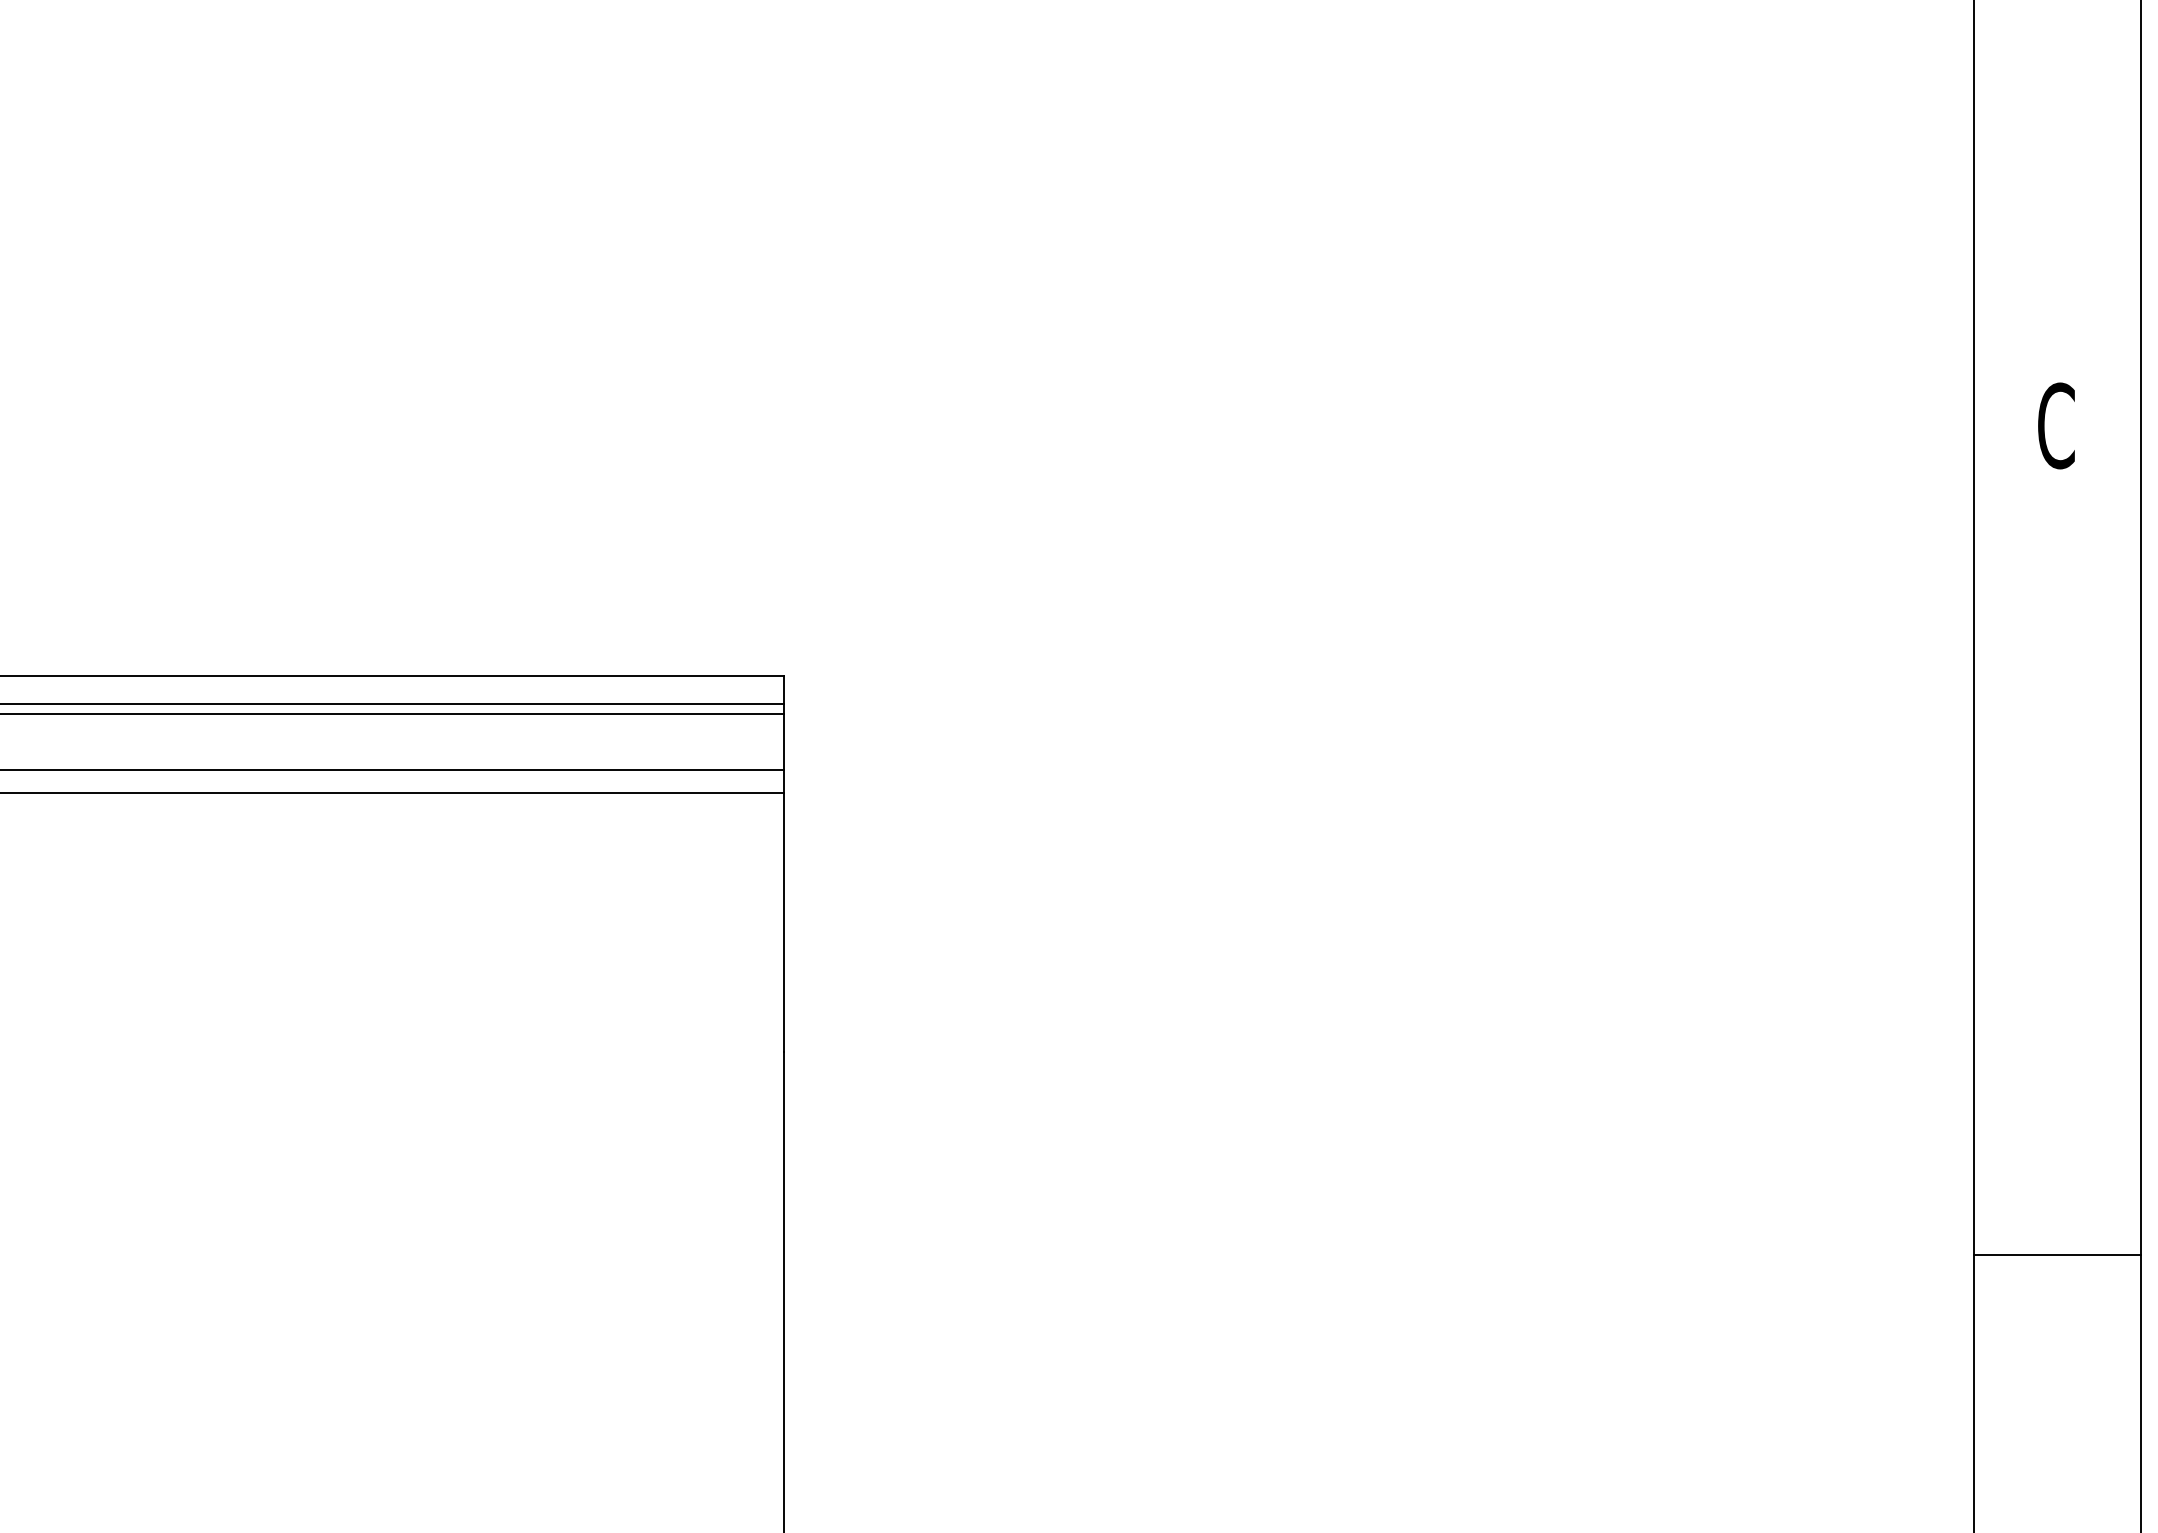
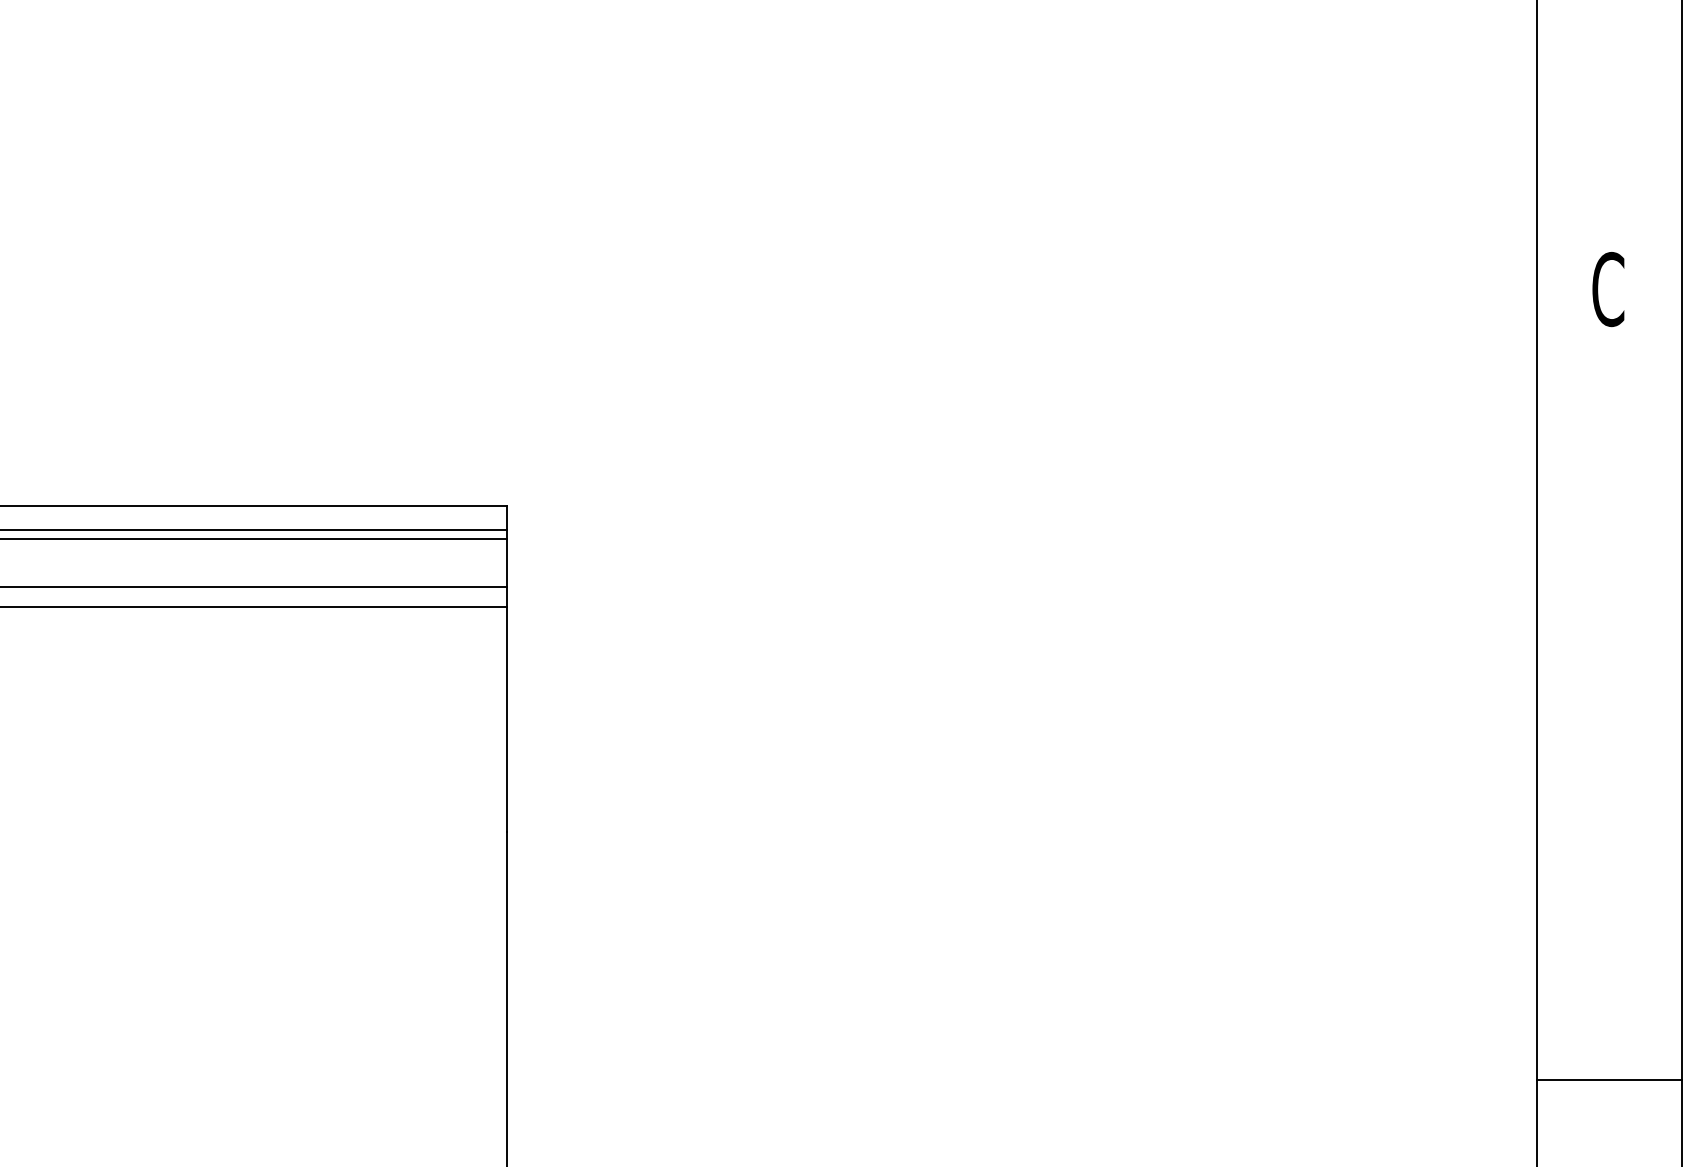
line: (2057, 1254) -> (1609, 1079), moved

